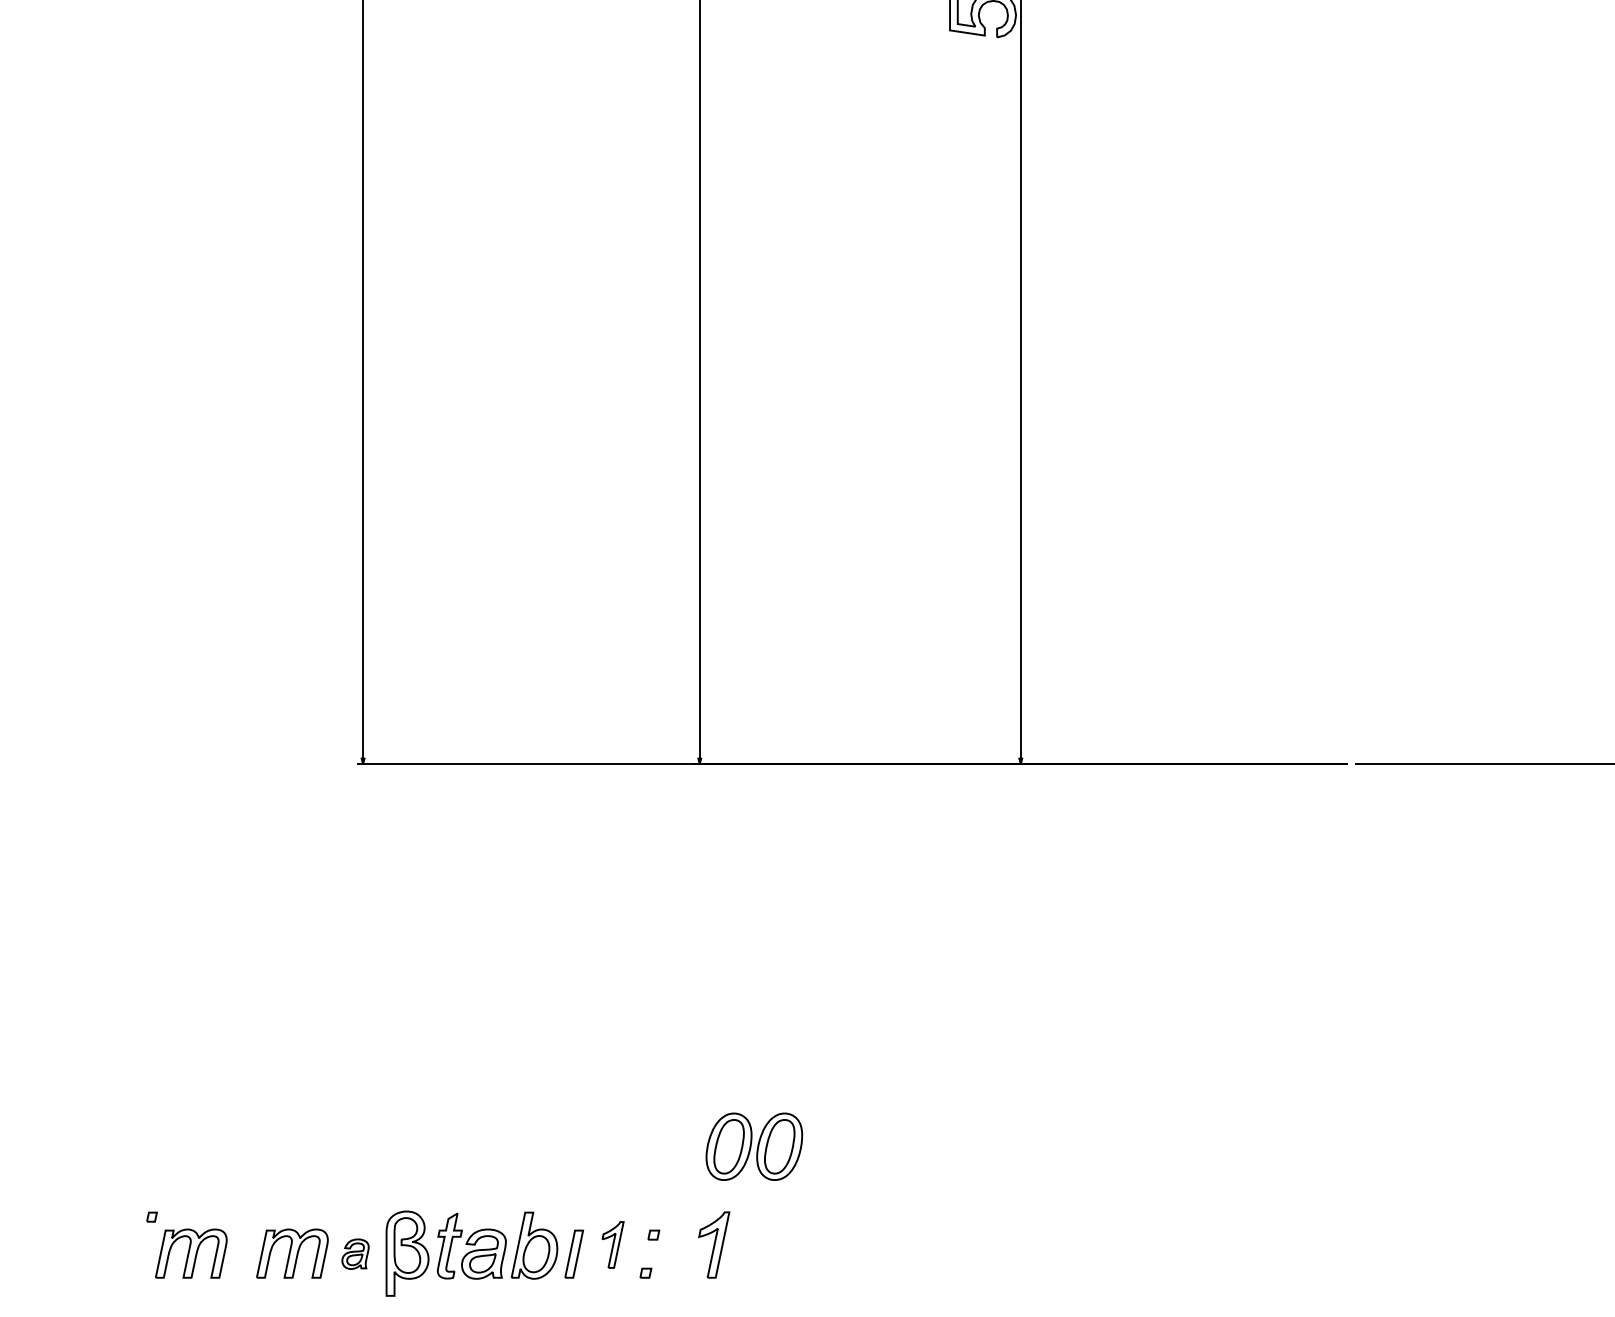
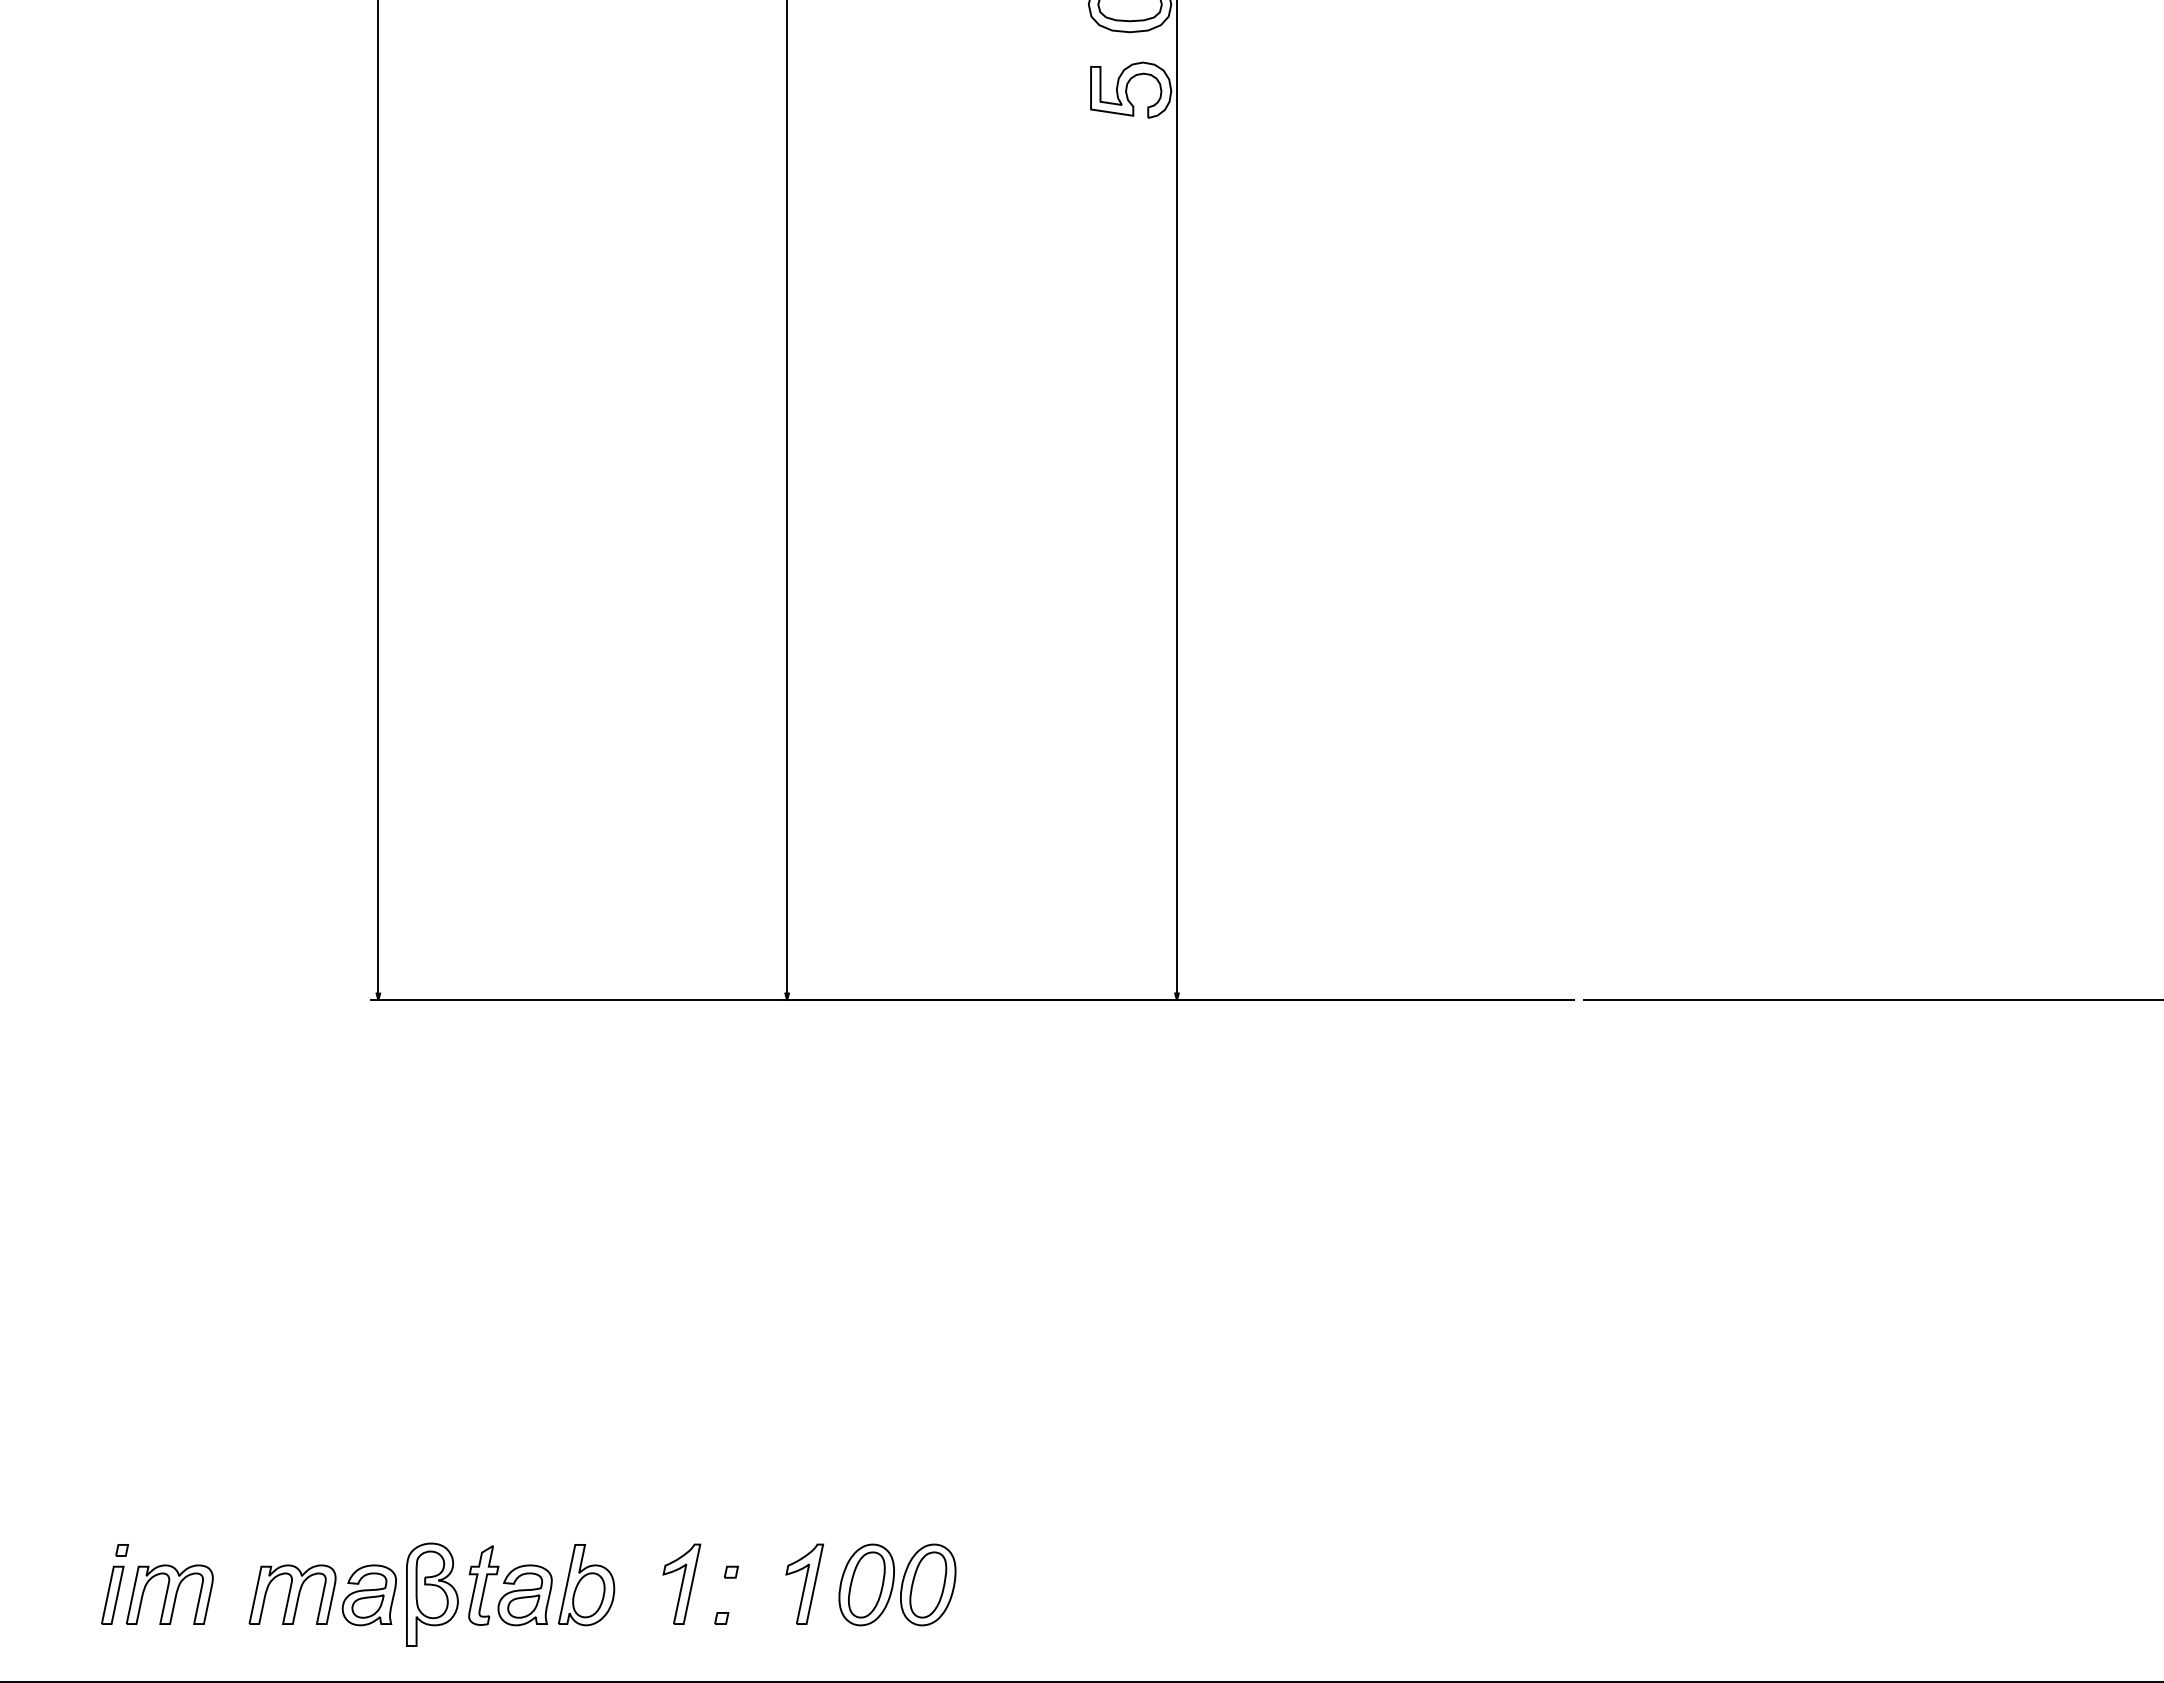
part: (754, 1146) -> (897, 1584), moved
part: (612, 1244) -> (681, 1583), size x1.43
part: (574, 1253) -> (112, 1594), moved
part: (354, 1254) -> (368, 1595), size x1.67

